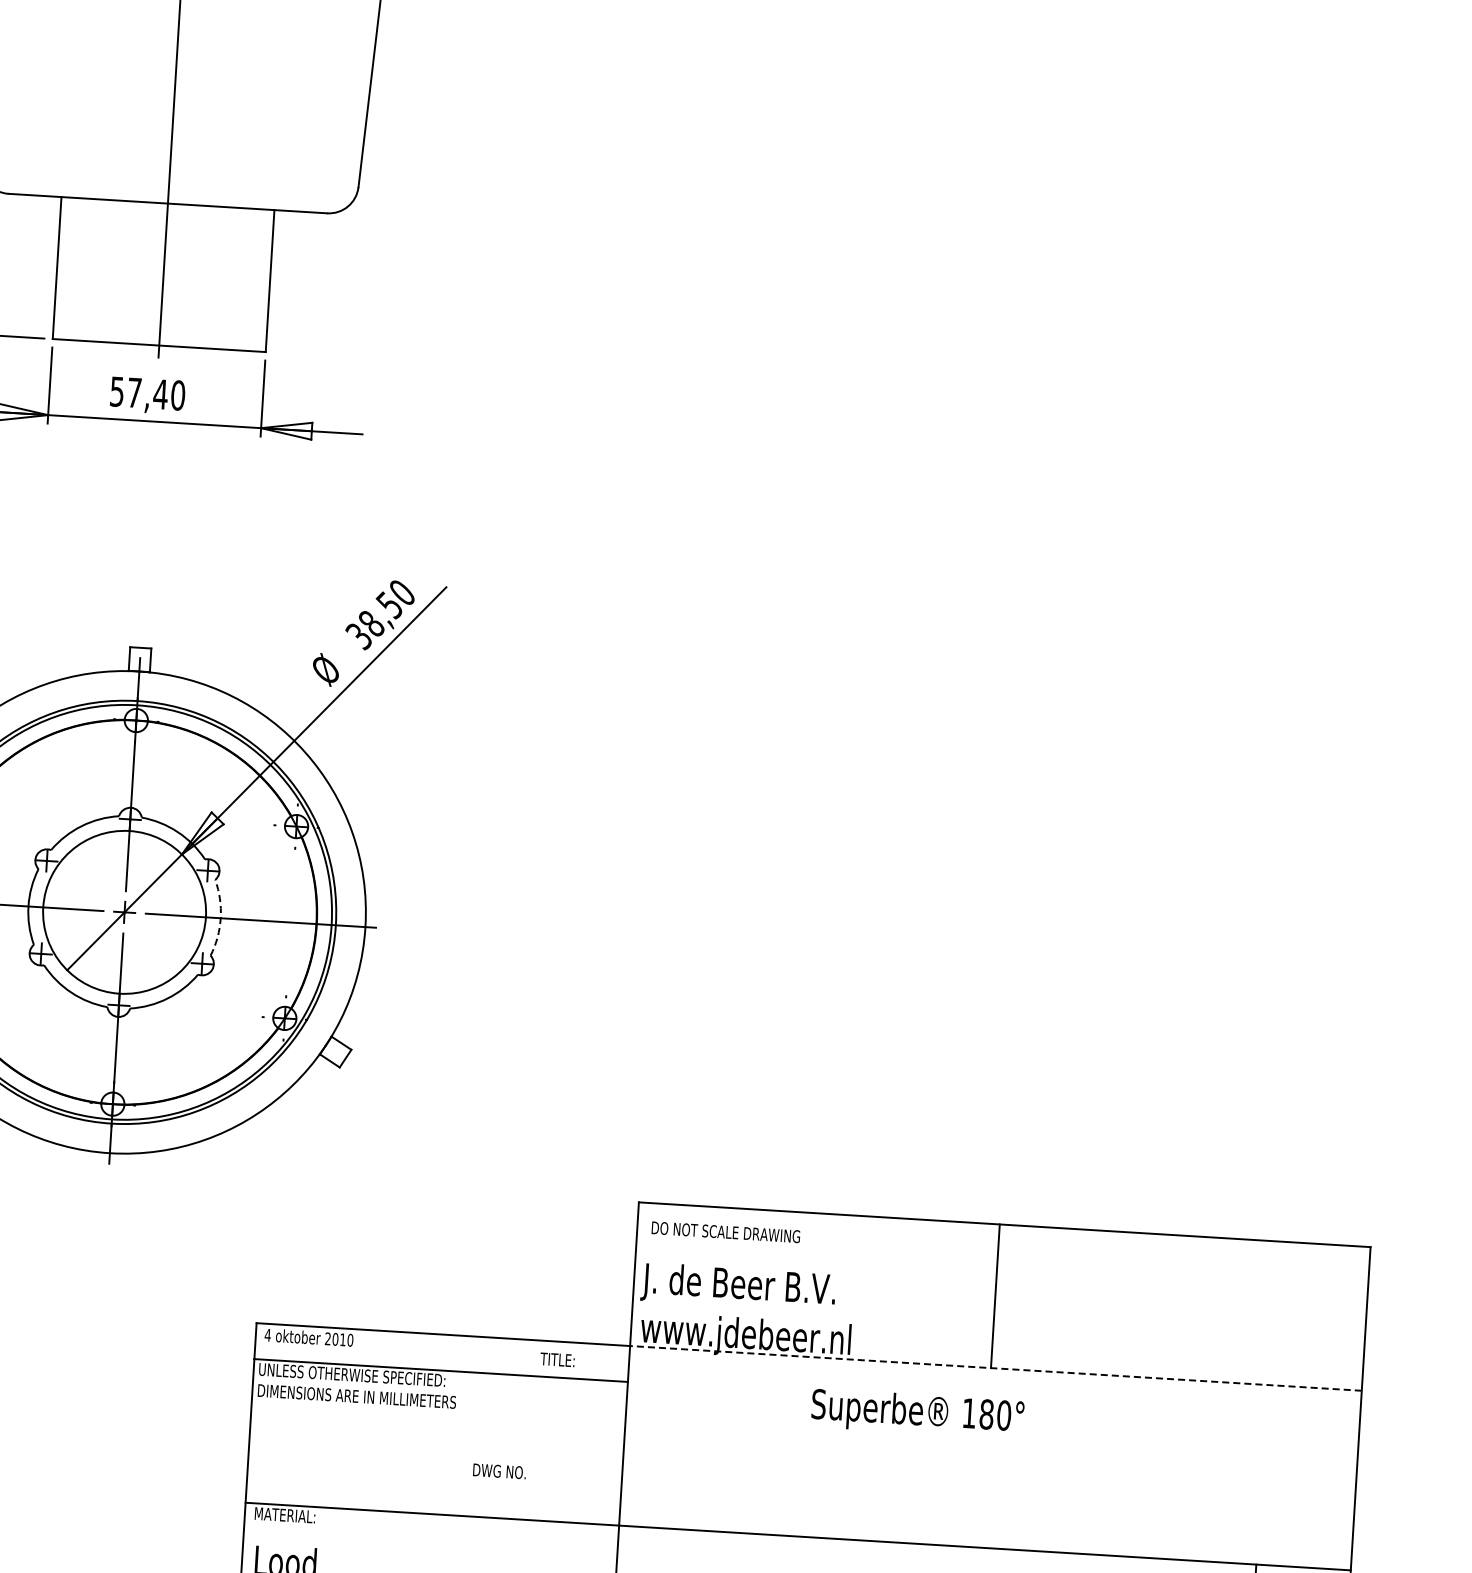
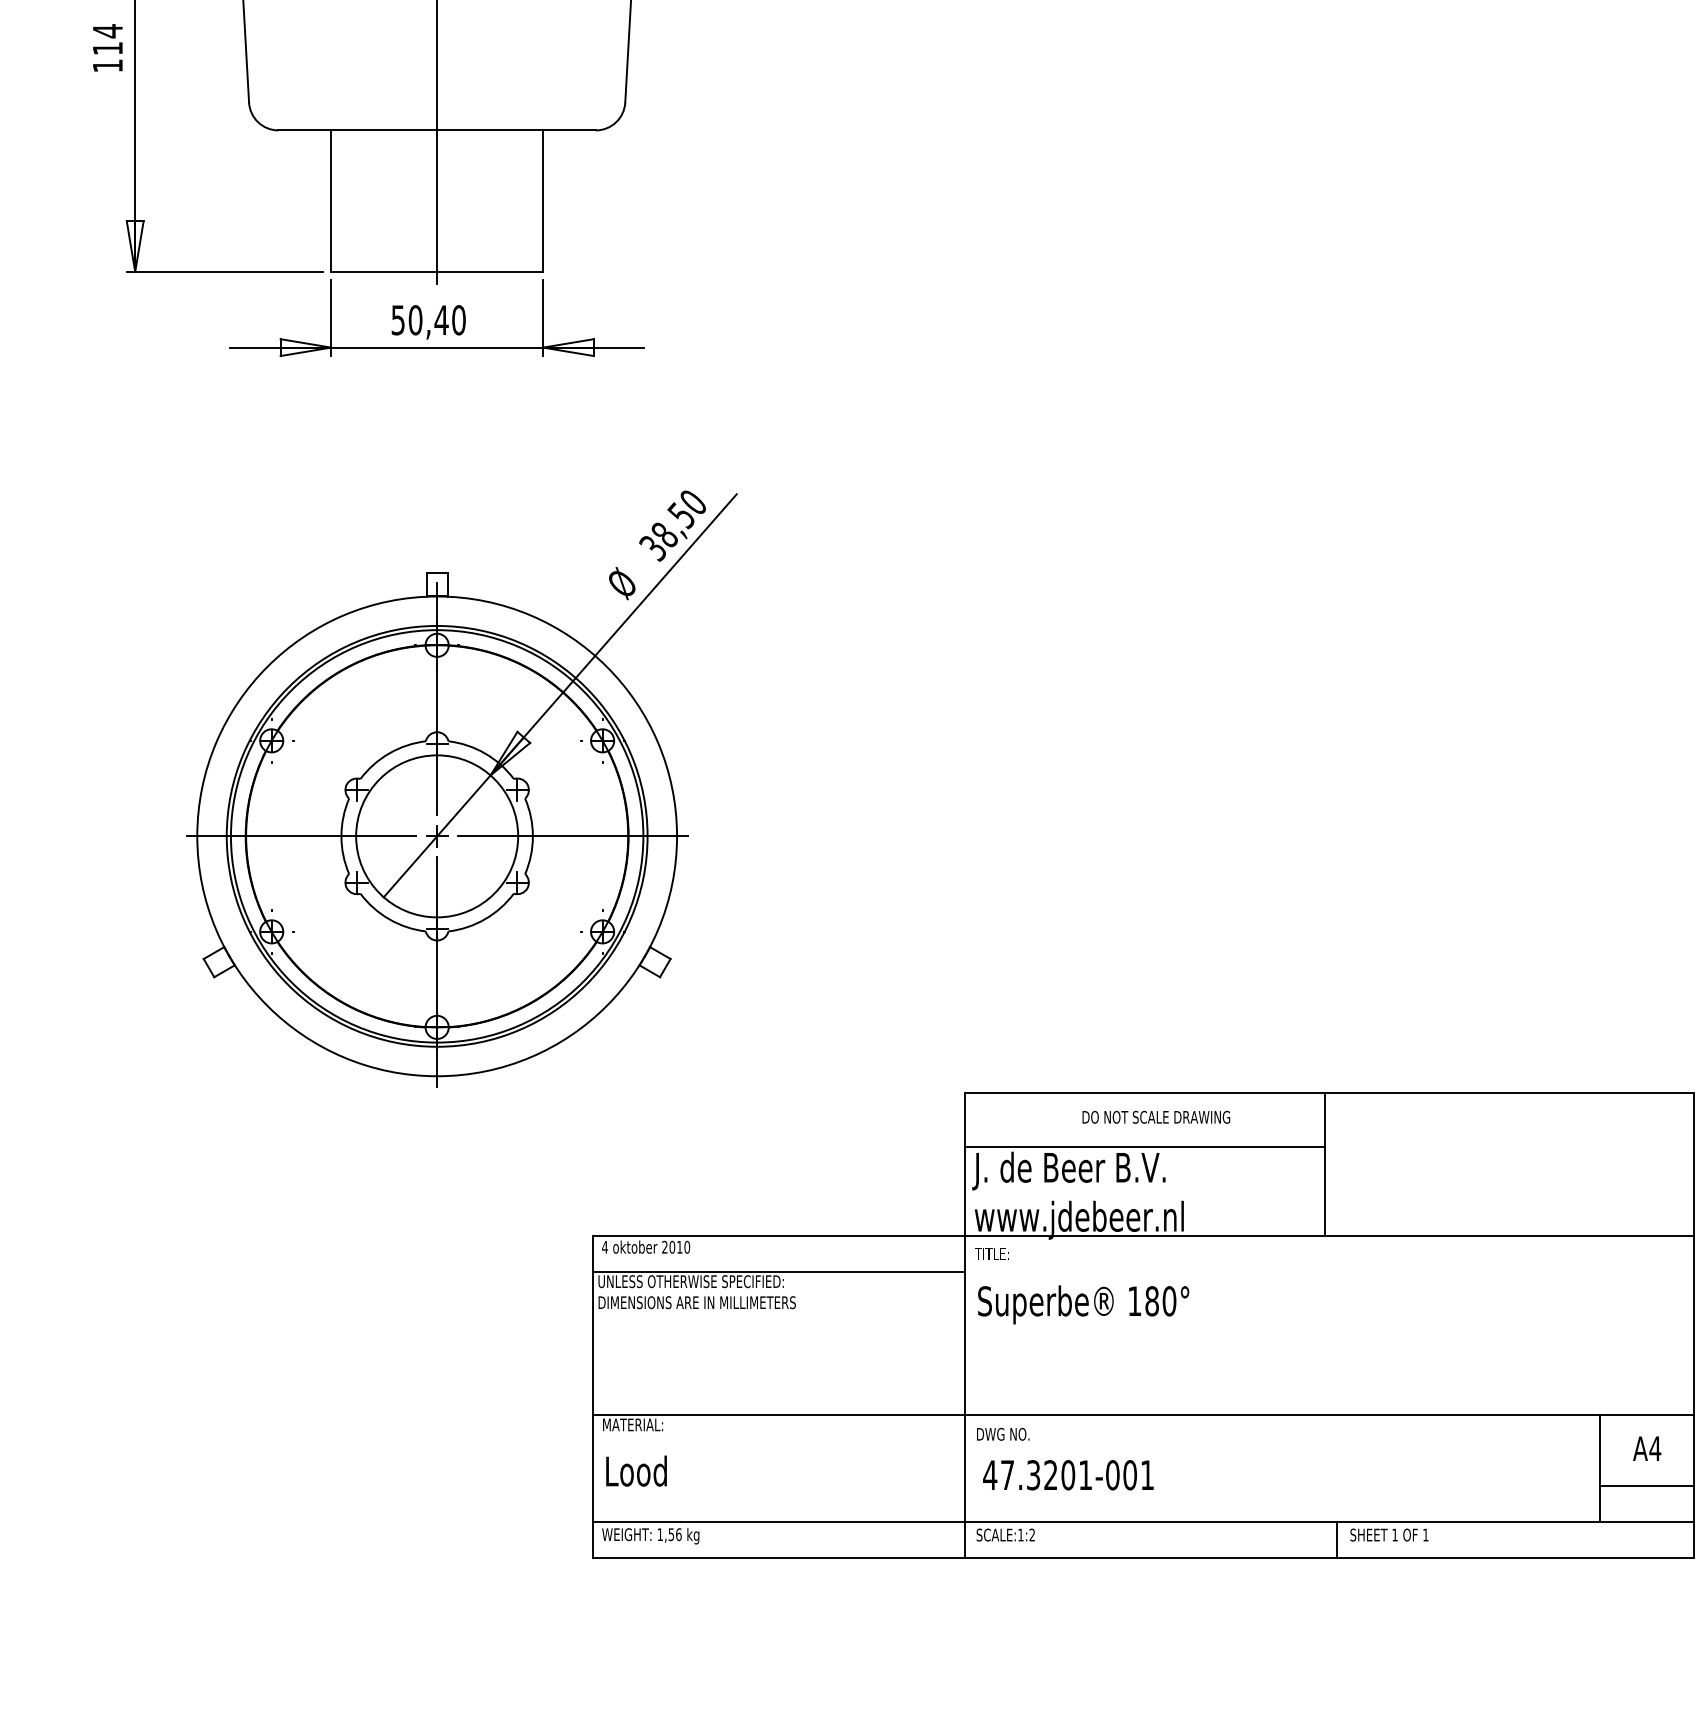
text: (134, 393) -> (415, 320), 57,40 -> 50,40
arc: (220, 918) -> (532, 836), dashed -> solid
text: (726, 1231) -> (1156, 1116), moved
line: (815, 1267) -> (1144, 1146), added
text: (557, 1359) -> (991, 1253), moved
line: (994, 1368) -> (1328, 1236), dashed -> solid
text: (917, 1413) -> (1083, 1304), moved
text: (499, 1470) -> (1003, 1433), moved

